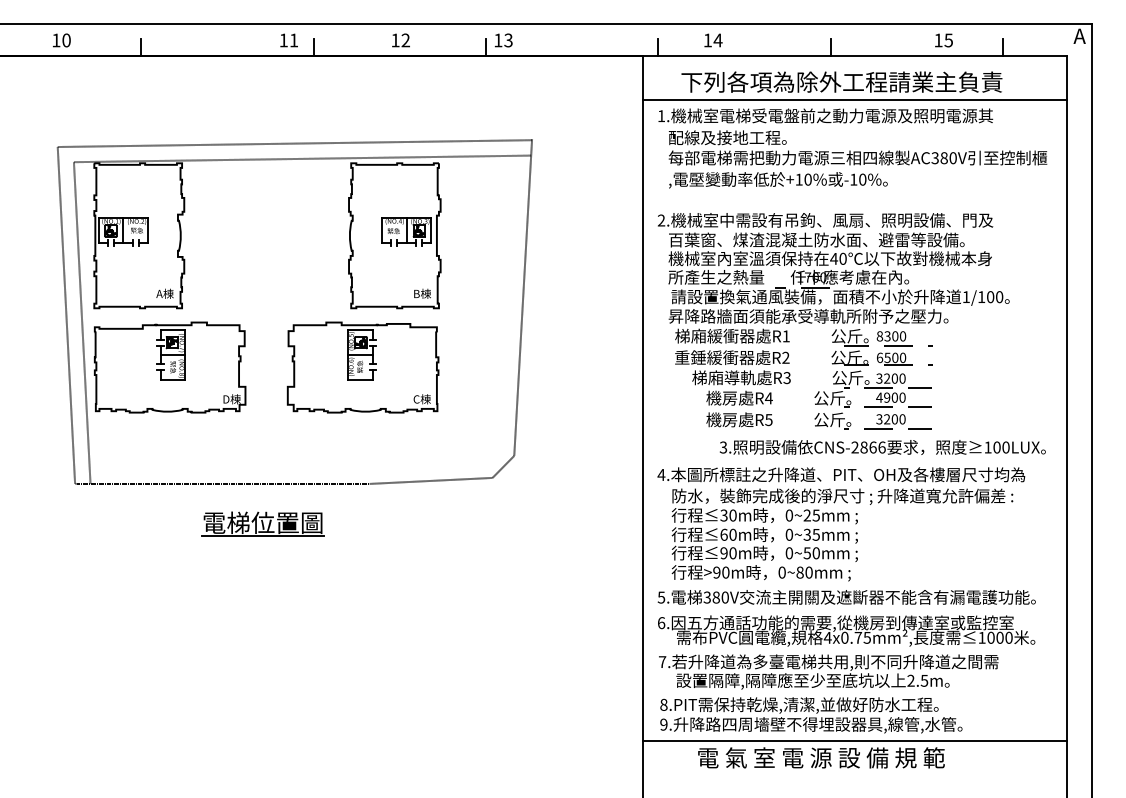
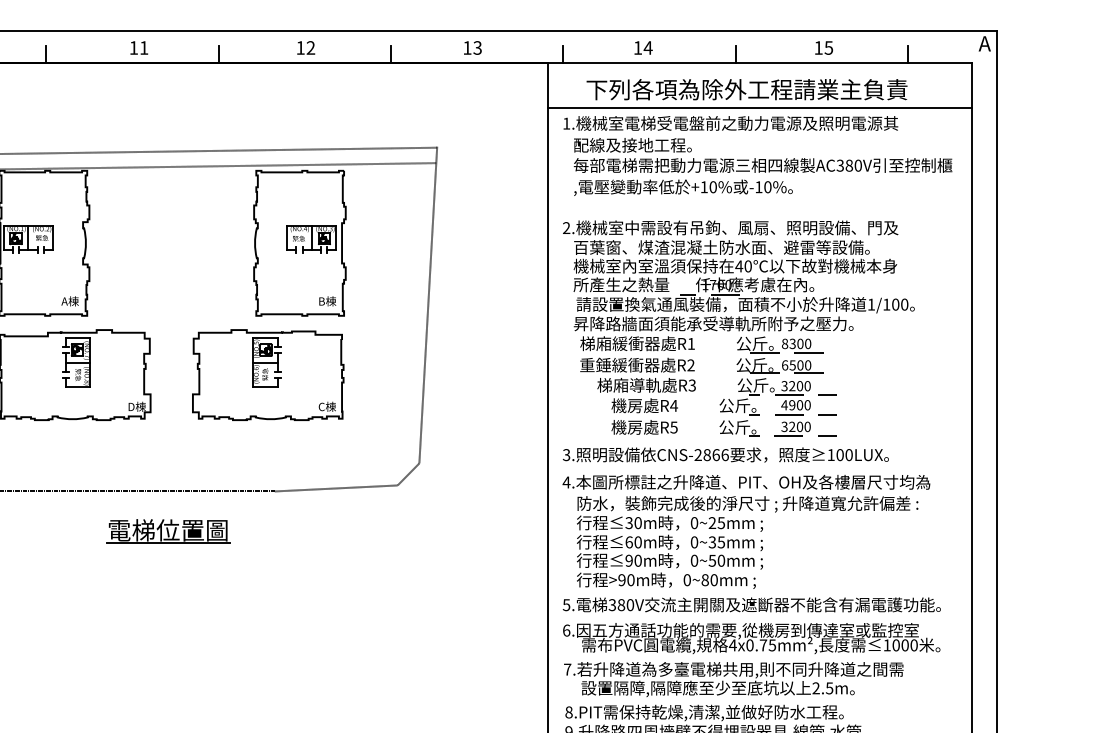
text: (288, 40) -> (138, 48), moved
text: (503, 40) -> (472, 48), moved
text: (713, 40) -> (643, 48), moved
text: (943, 40) -> (823, 48), moved
text: (882, 447) -> (725, 455), moved

